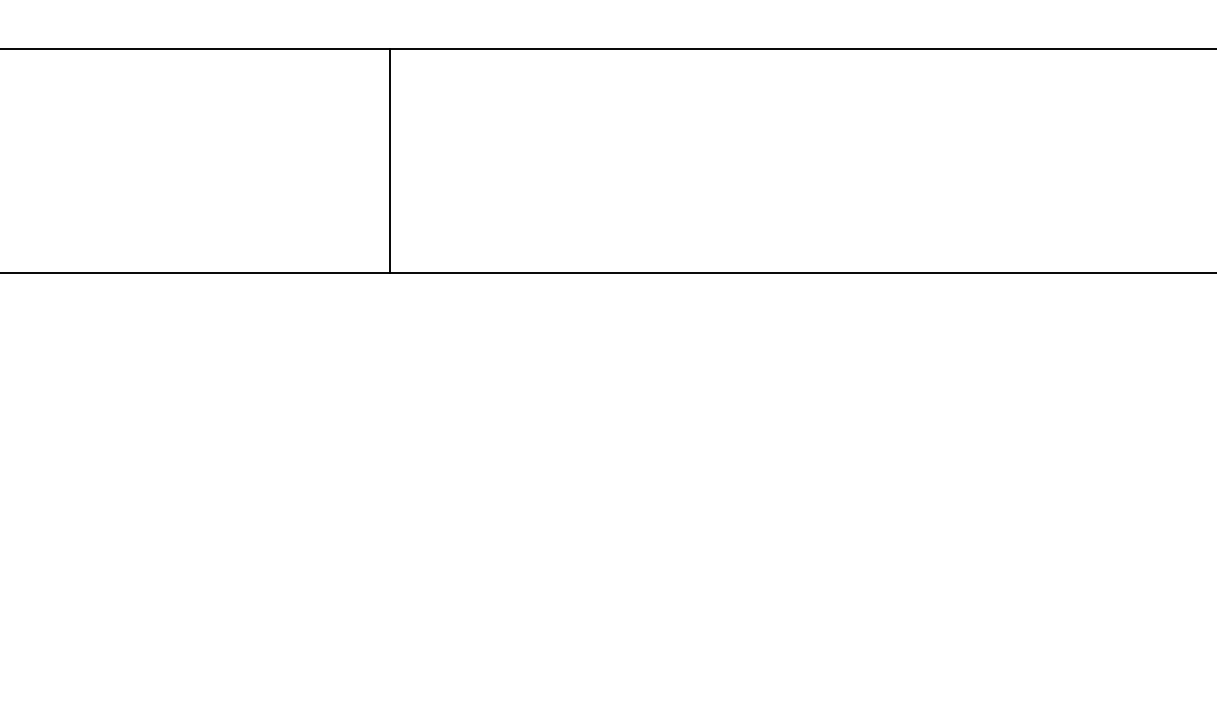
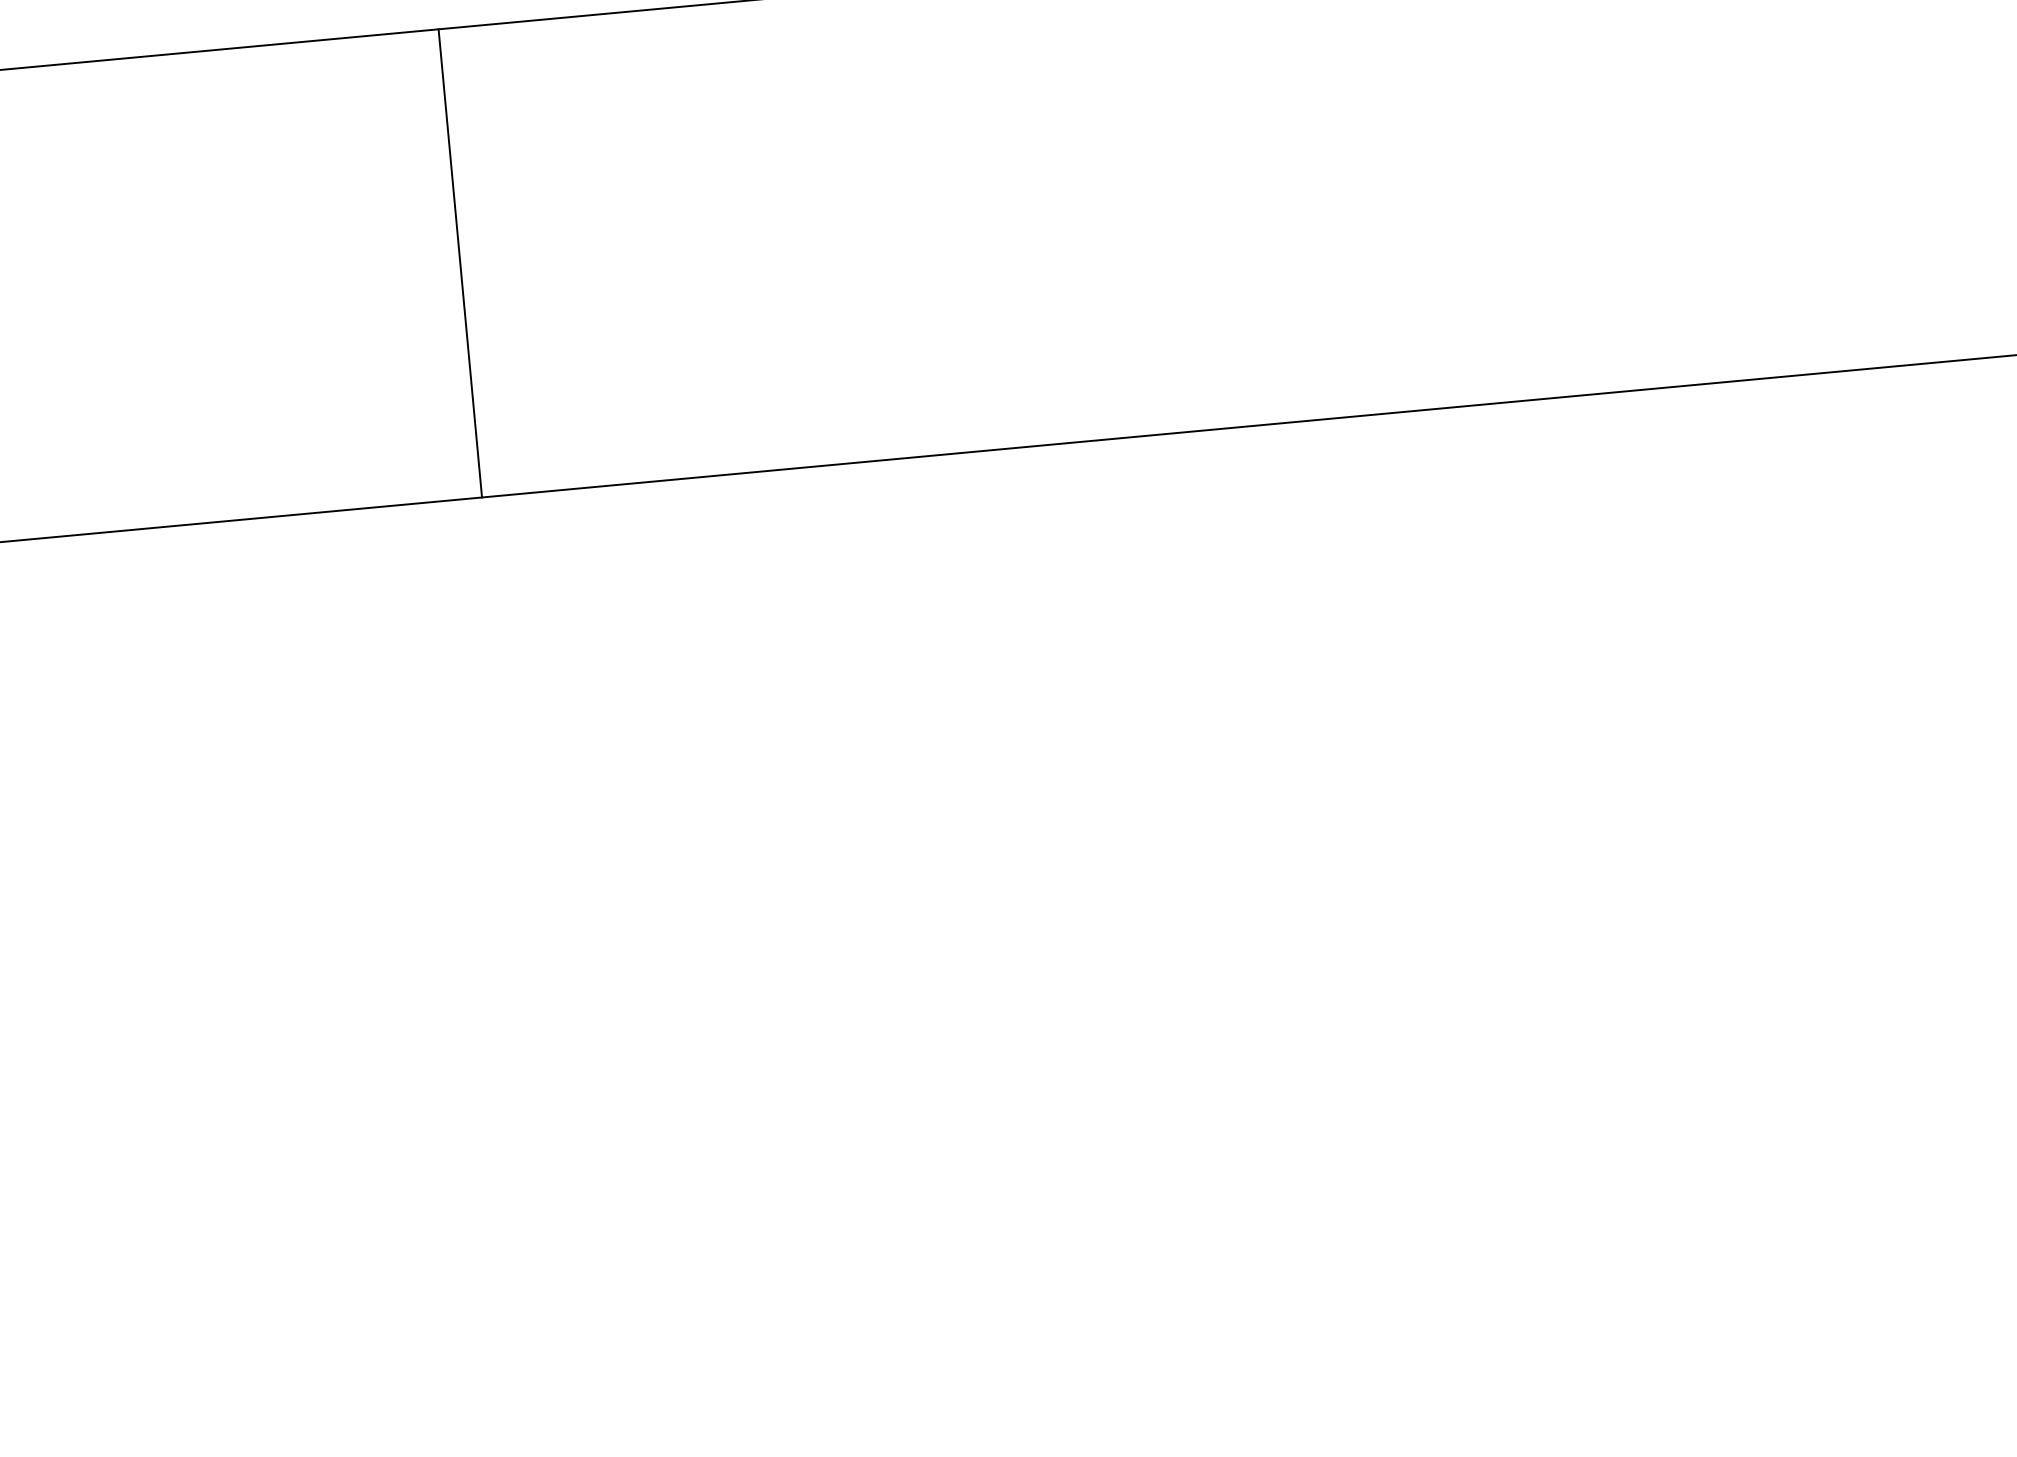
line: (389, 160) -> (459, 263), moved

